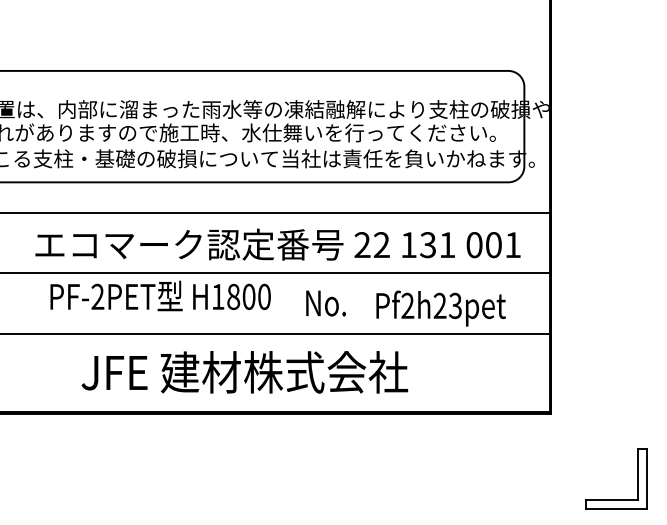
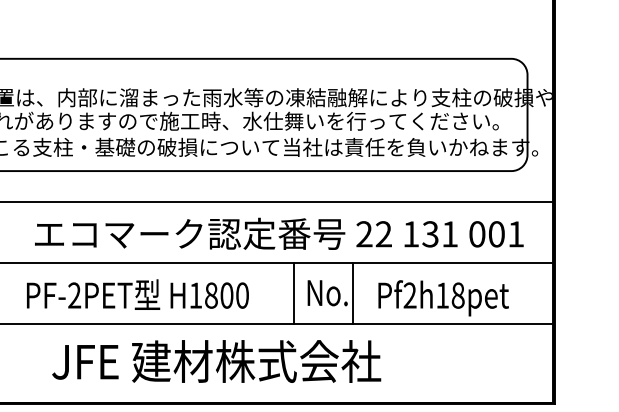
text: (160, 295) -> (137, 294), moved
line: (293, 303) -> (294, 293), added
line: (350, 303) -> (352, 293), added
text: (447, 305) -> (450, 295), Pf2h23pet -> Pf2h18pet
text: (244, 372) -> (216, 361), moved

